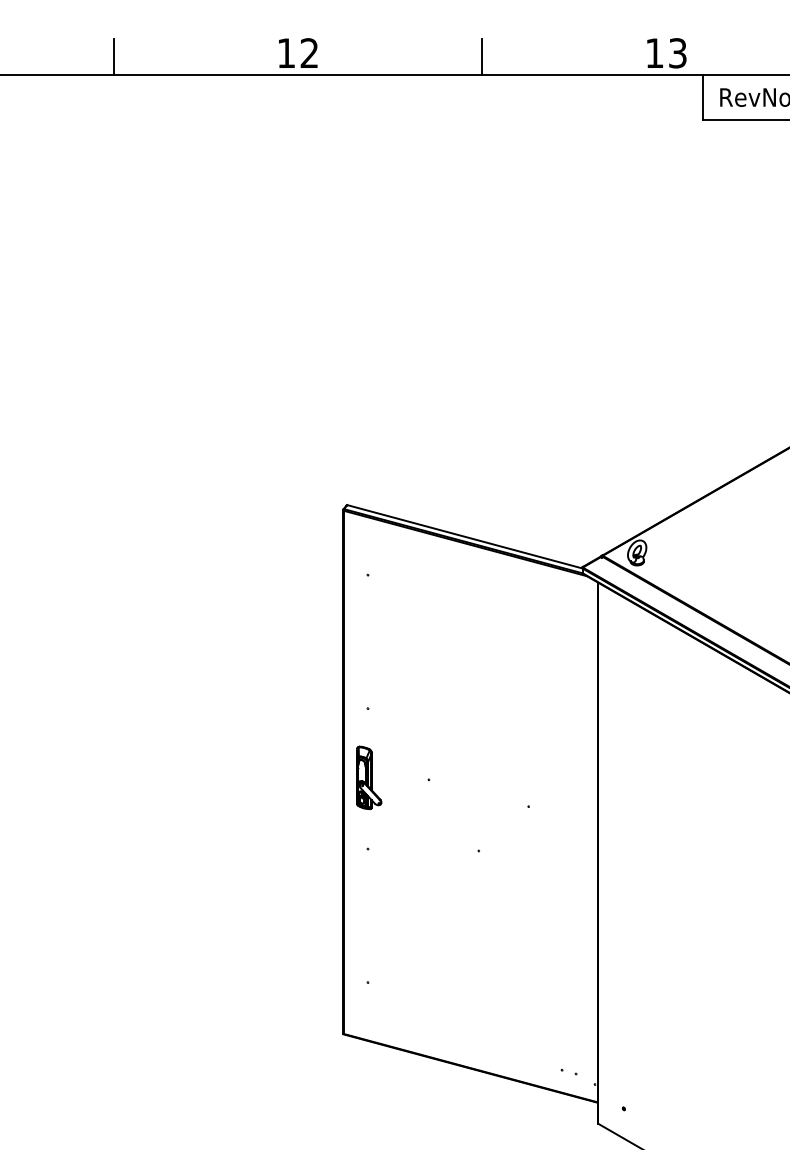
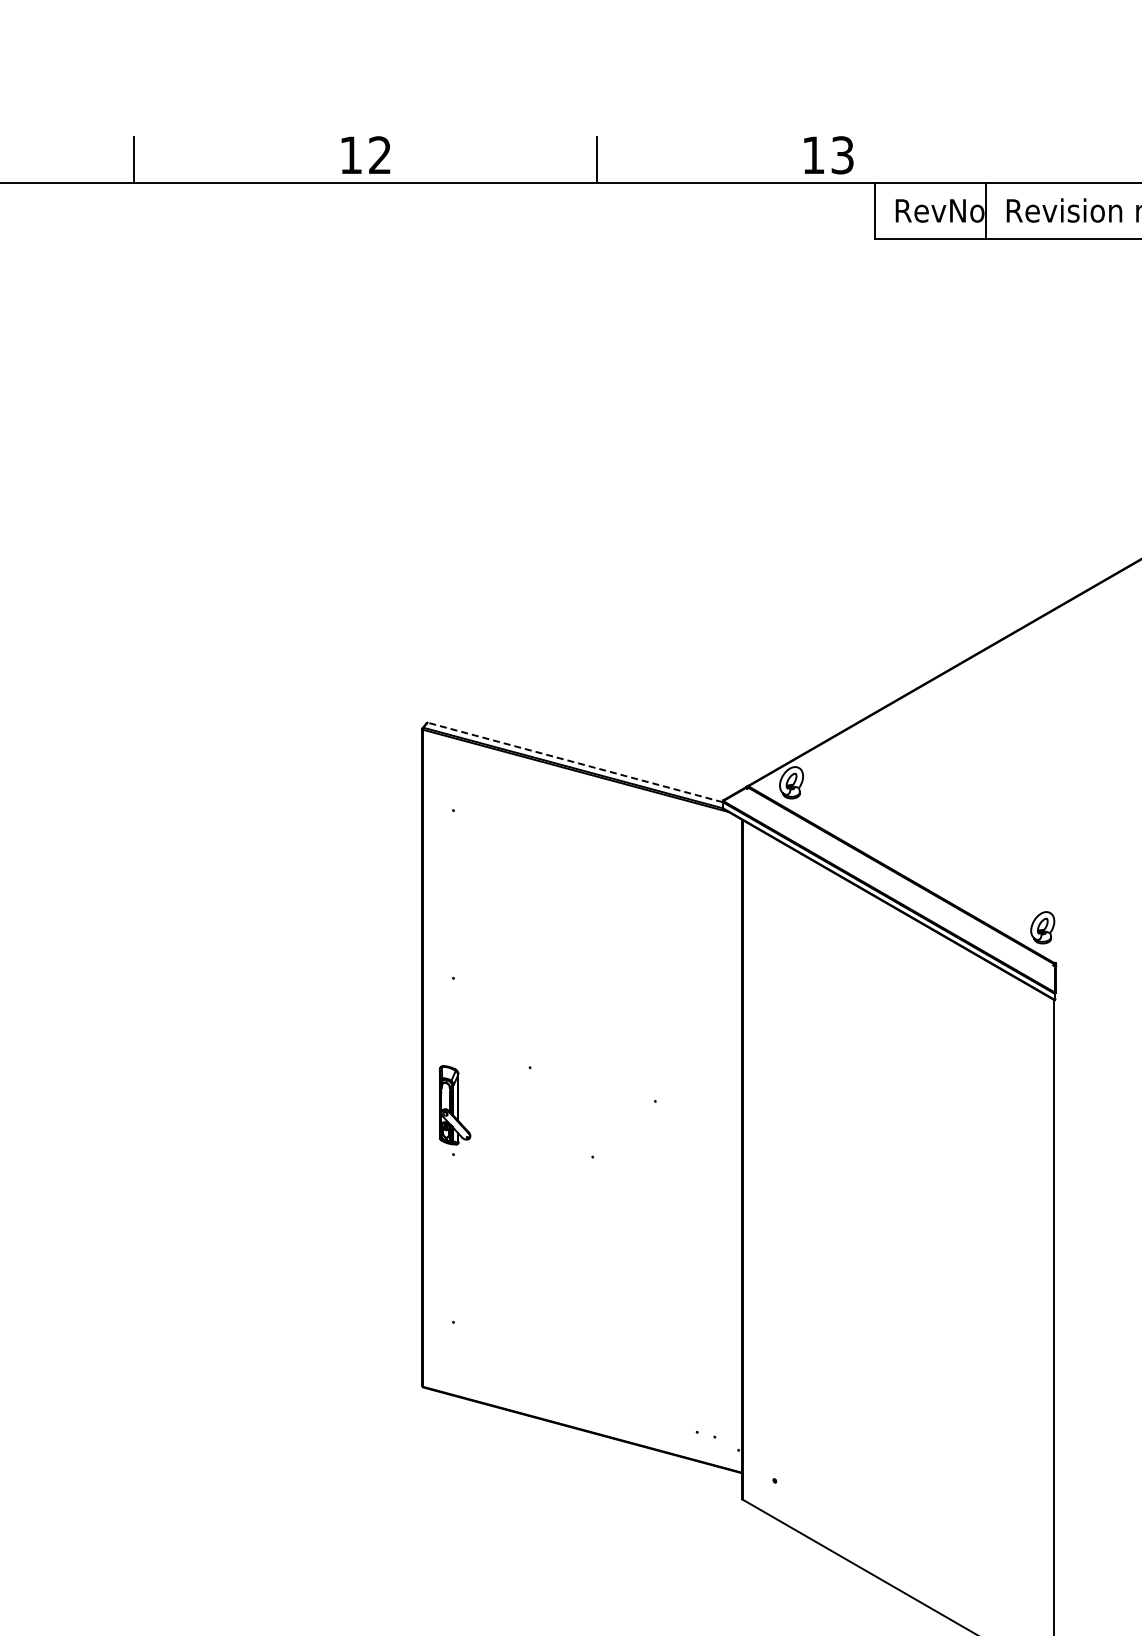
line: (465, 536) -> (575, 762), solid -> dashed
part: (368, 778) -> (454, 1105), moved

